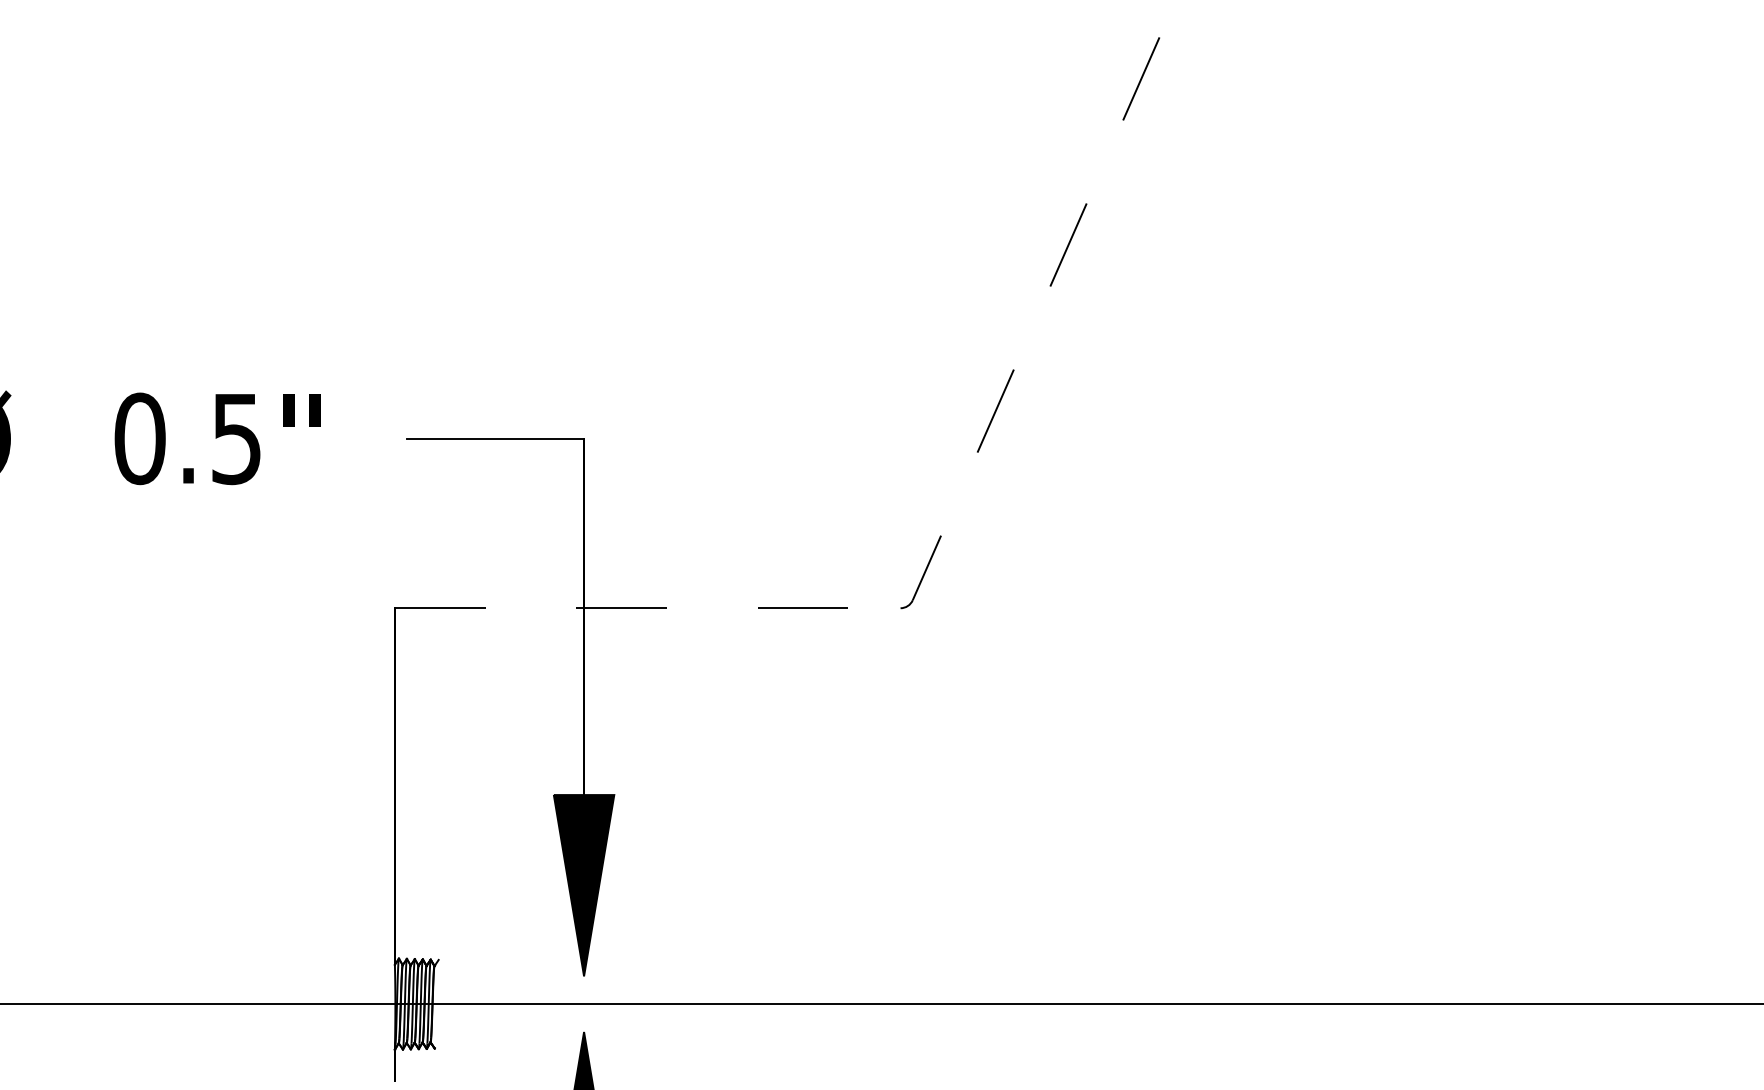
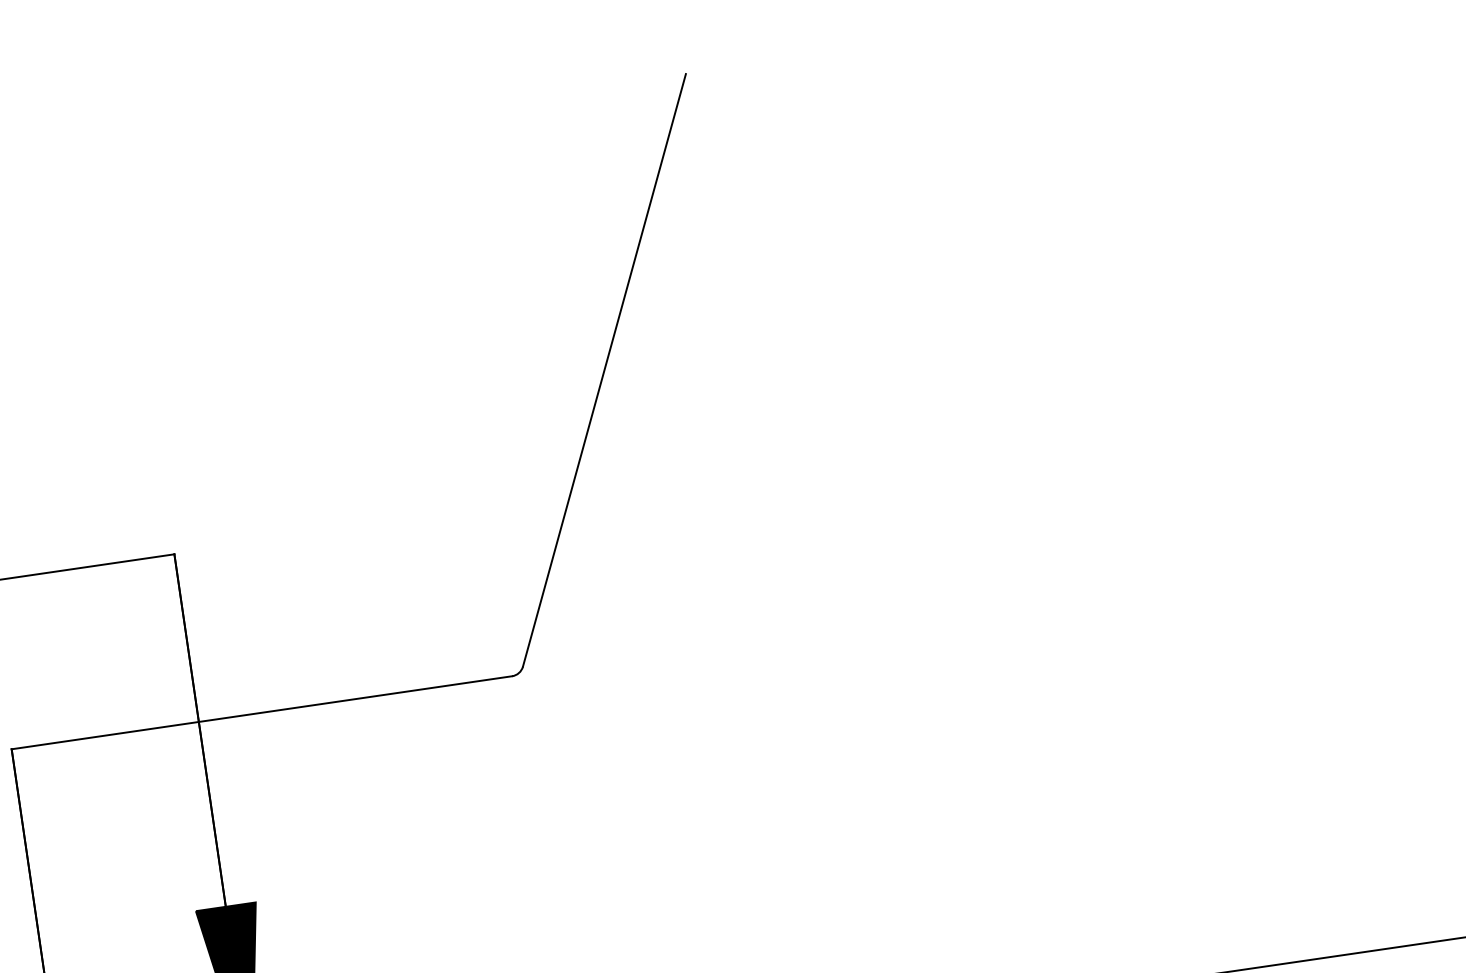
line: (1035, 319) -> (603, 371), dashed -> solid
line: (647, 608) -> (261, 713), dashed -> solid

